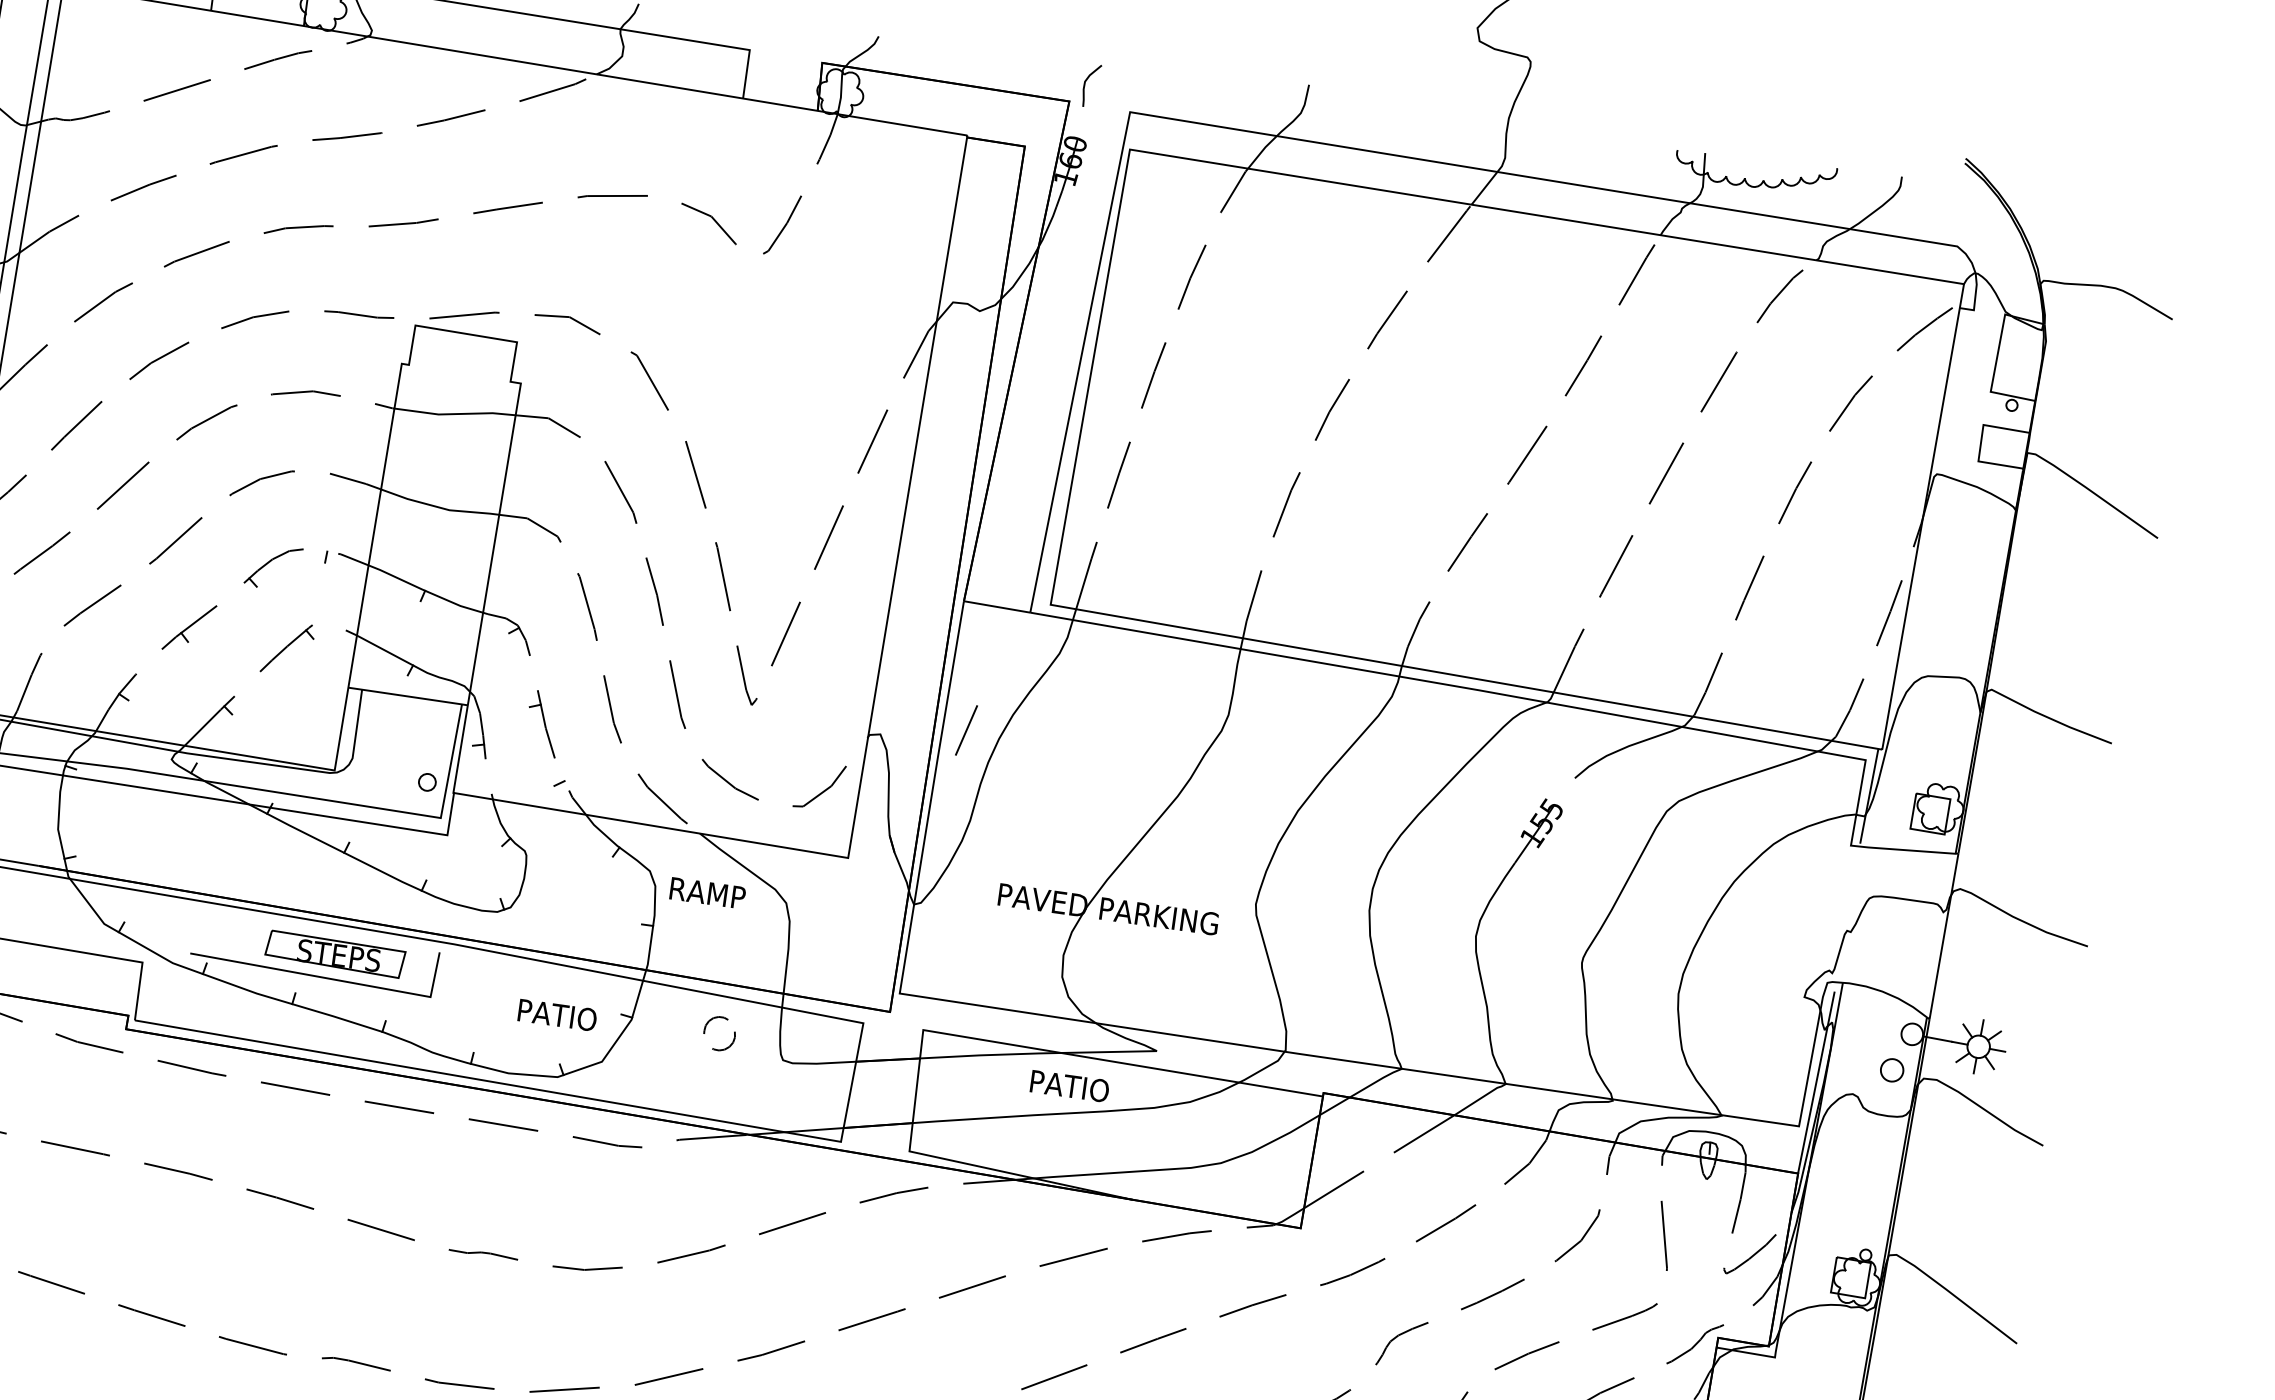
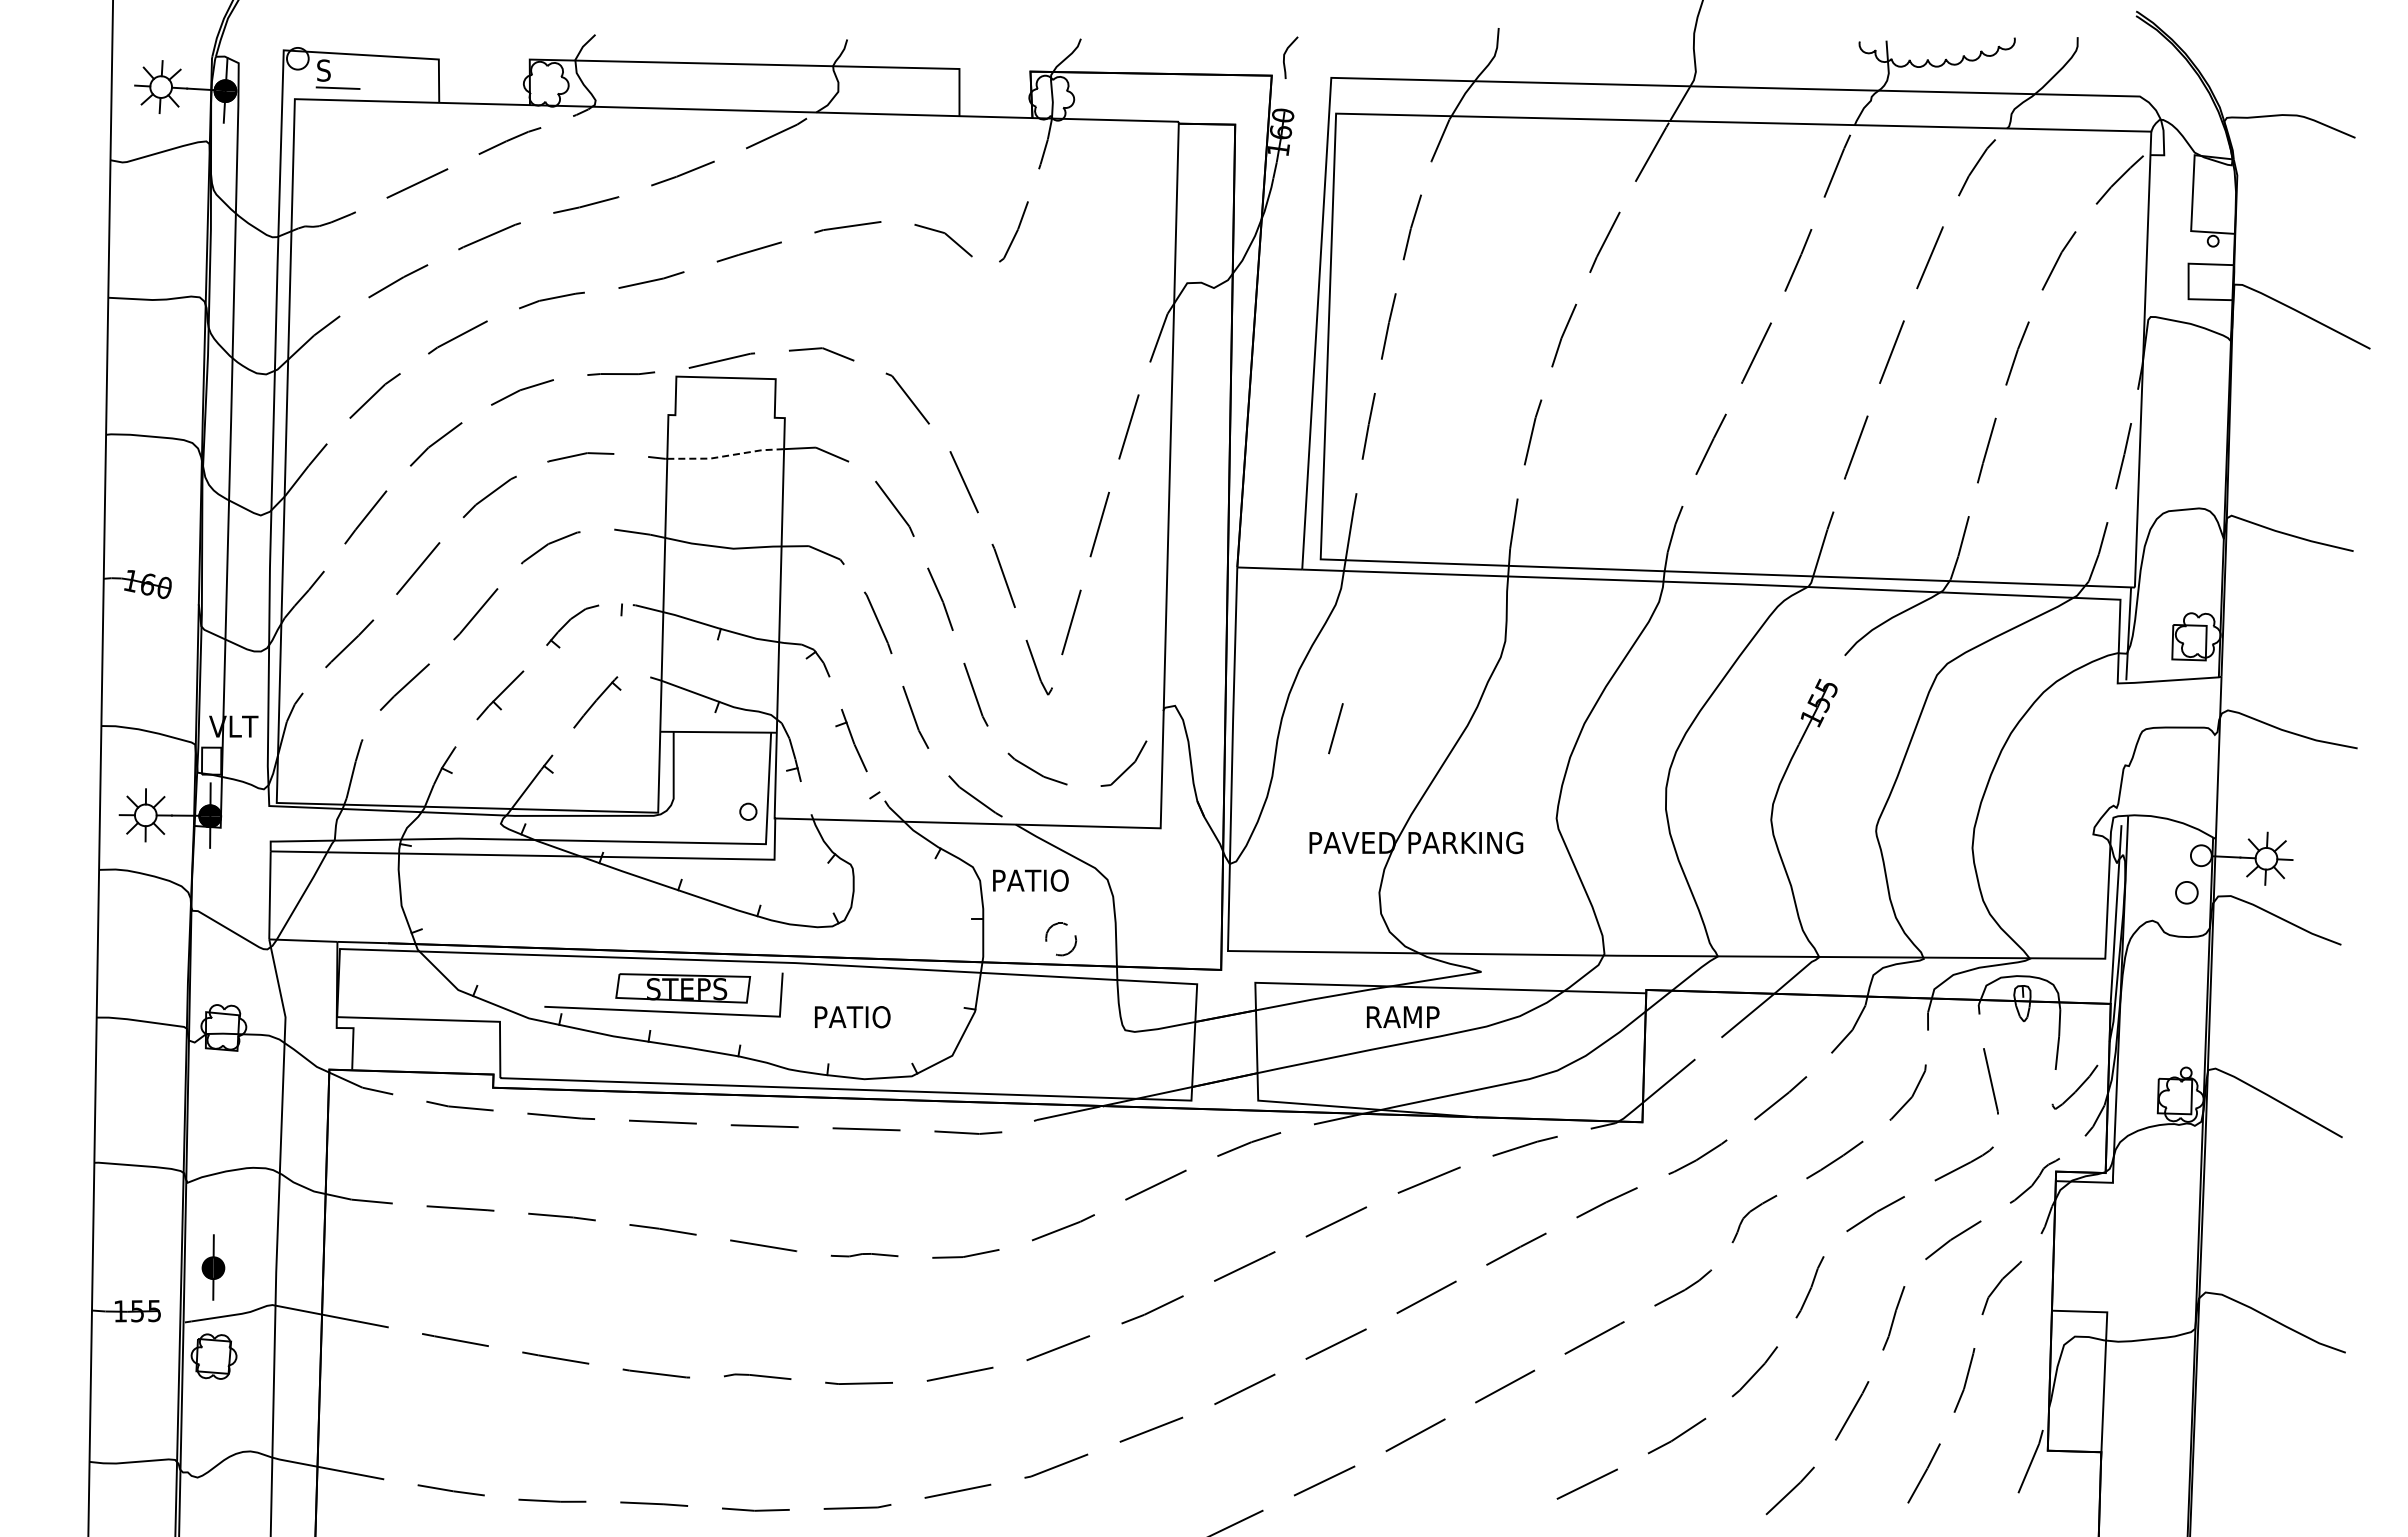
line: (455, 413) -> (726, 455), solid -> dashed
line: (966, 730) -> (1335, 728), moved
text: (707, 893) -> (1030, 880), RAMP -> PATIO
text: (557, 1015) -> (852, 1017), moved
part: (733, 1033) -> (1074, 937), moved
text: (1069, 1086) -> (1402, 1017), PATIO -> RAMP

